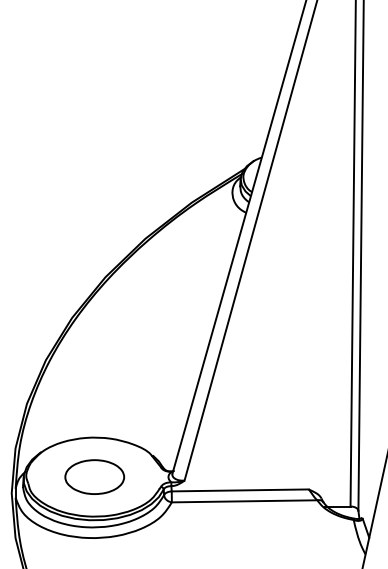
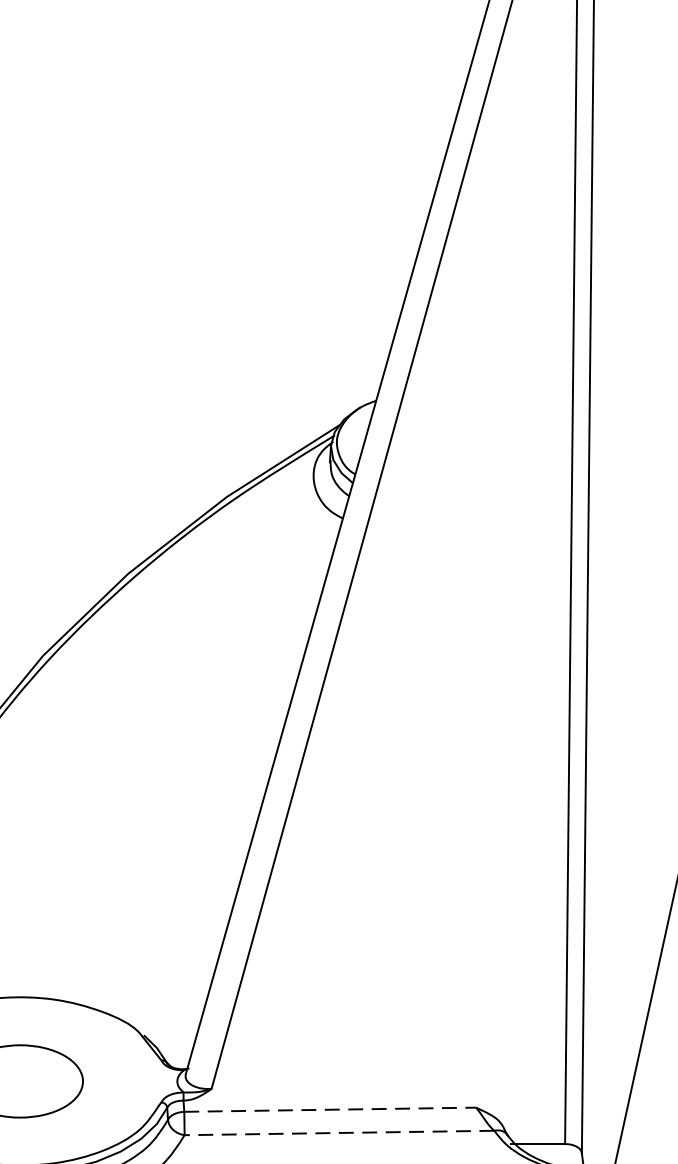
line: (240, 490) -> (330, 1109), solid -> dashed
line: (244, 501) -> (339, 1133), solid -> dashed

